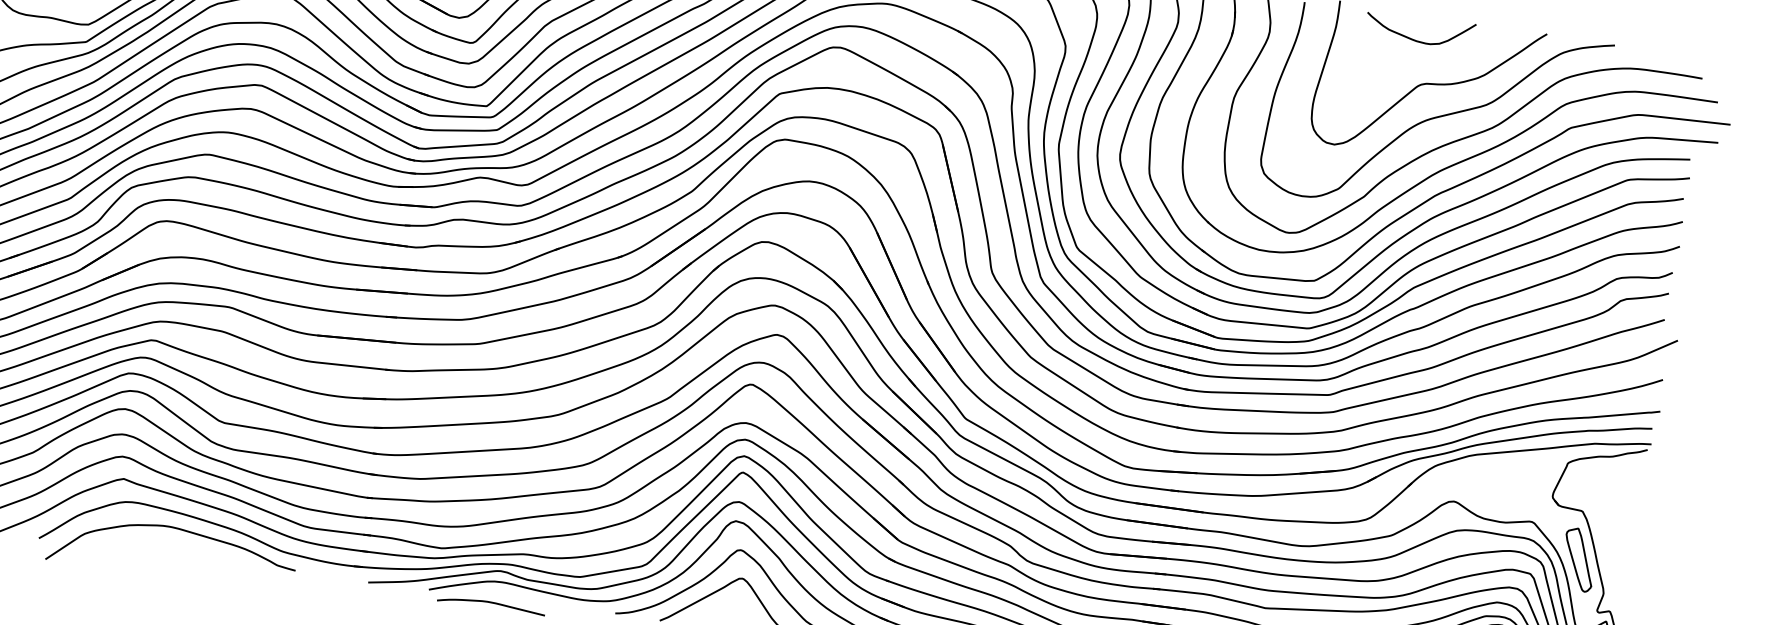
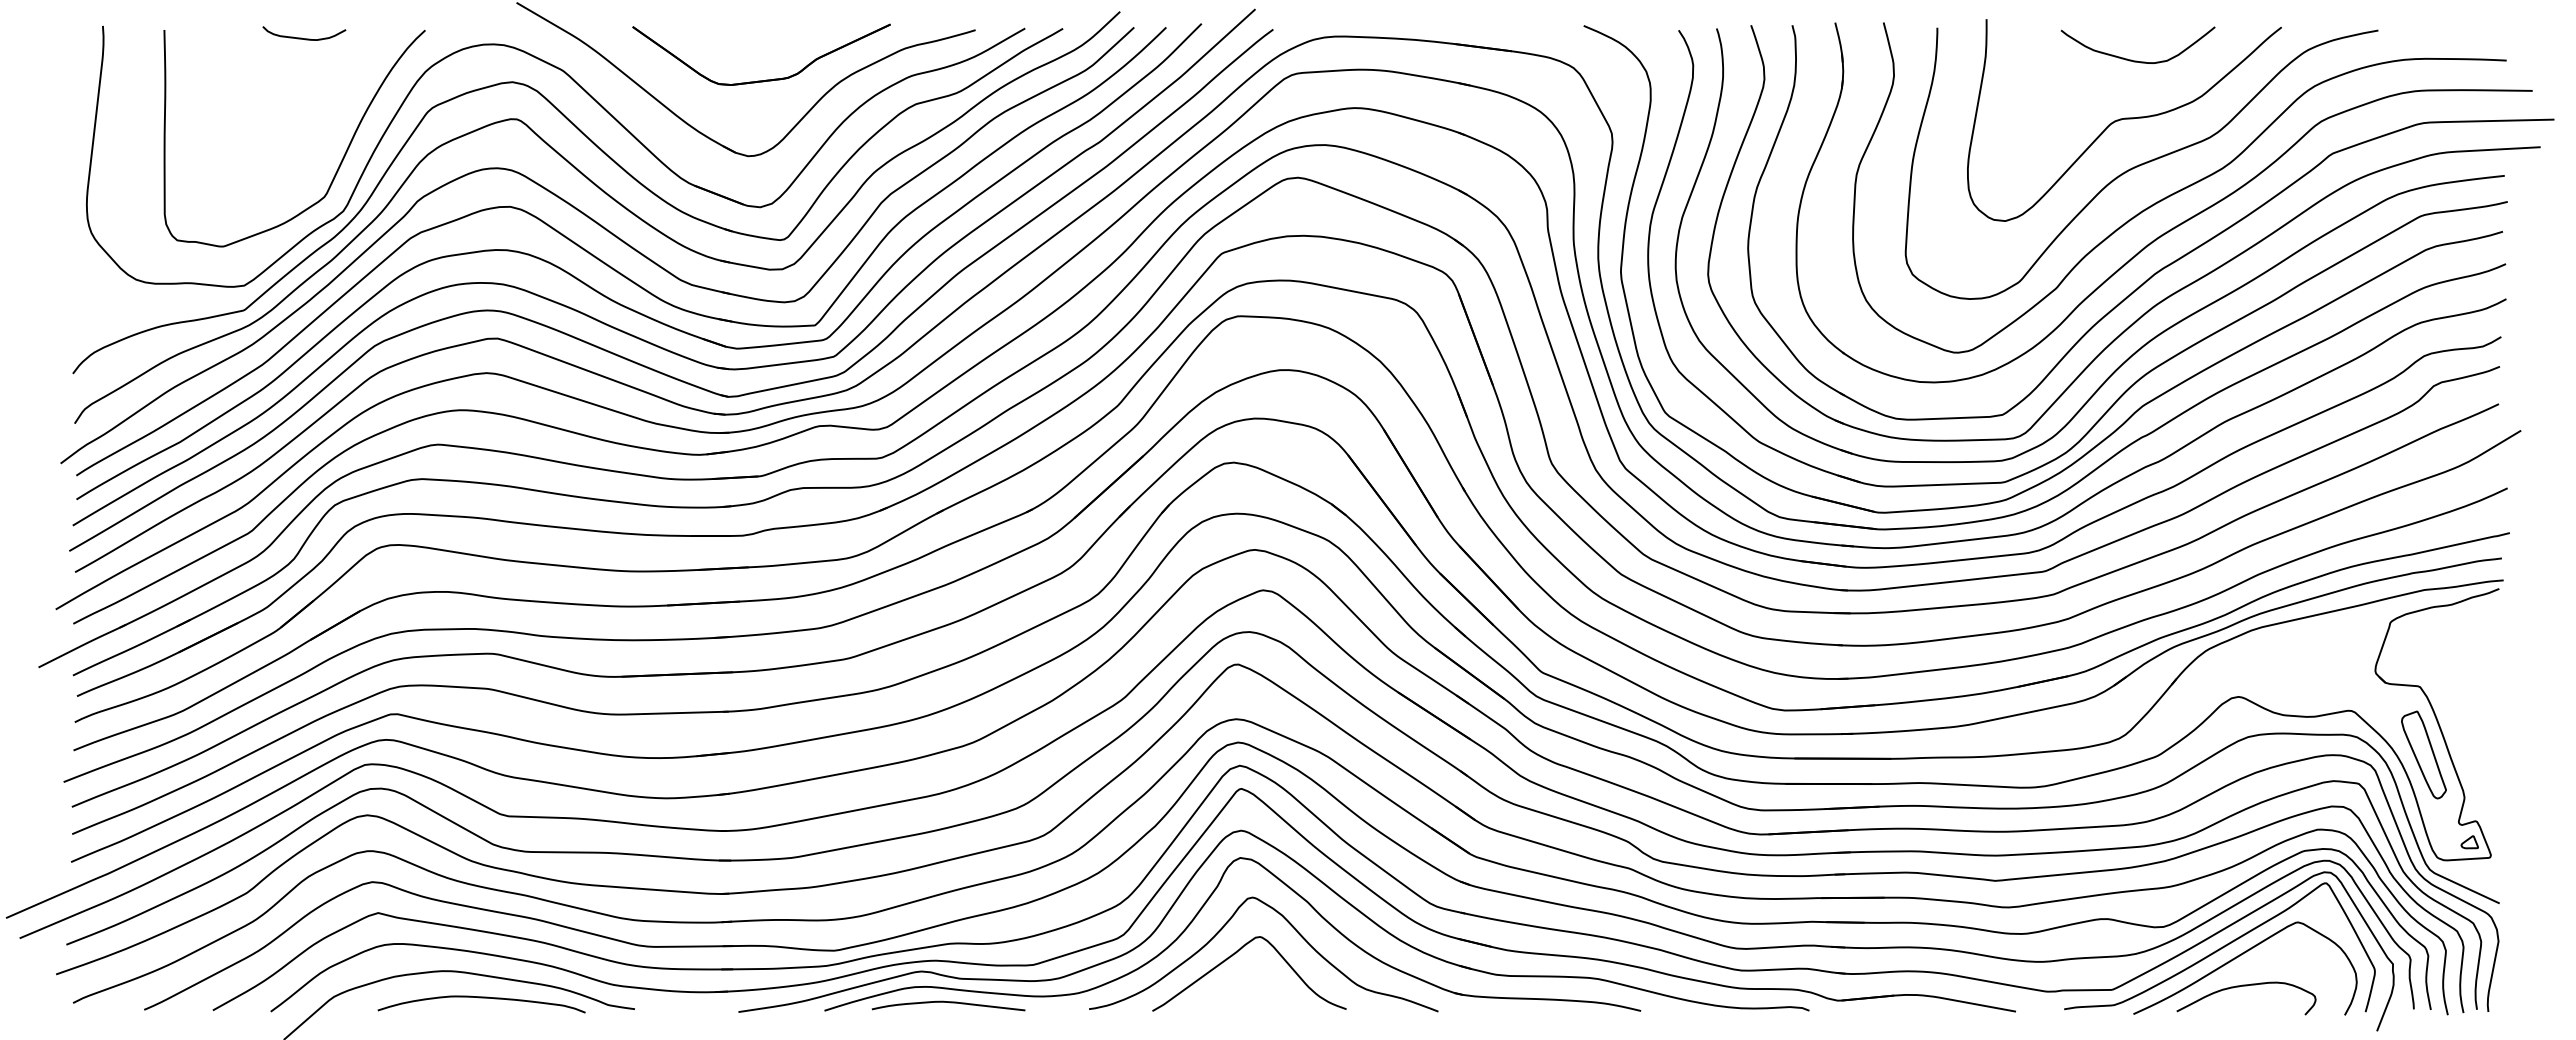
curve: (1418, 40) -> (2137, 60), moved
curve: (188, 548) -> (481, 998), added
curve: (492, 603) -> (949, 1003), moved

